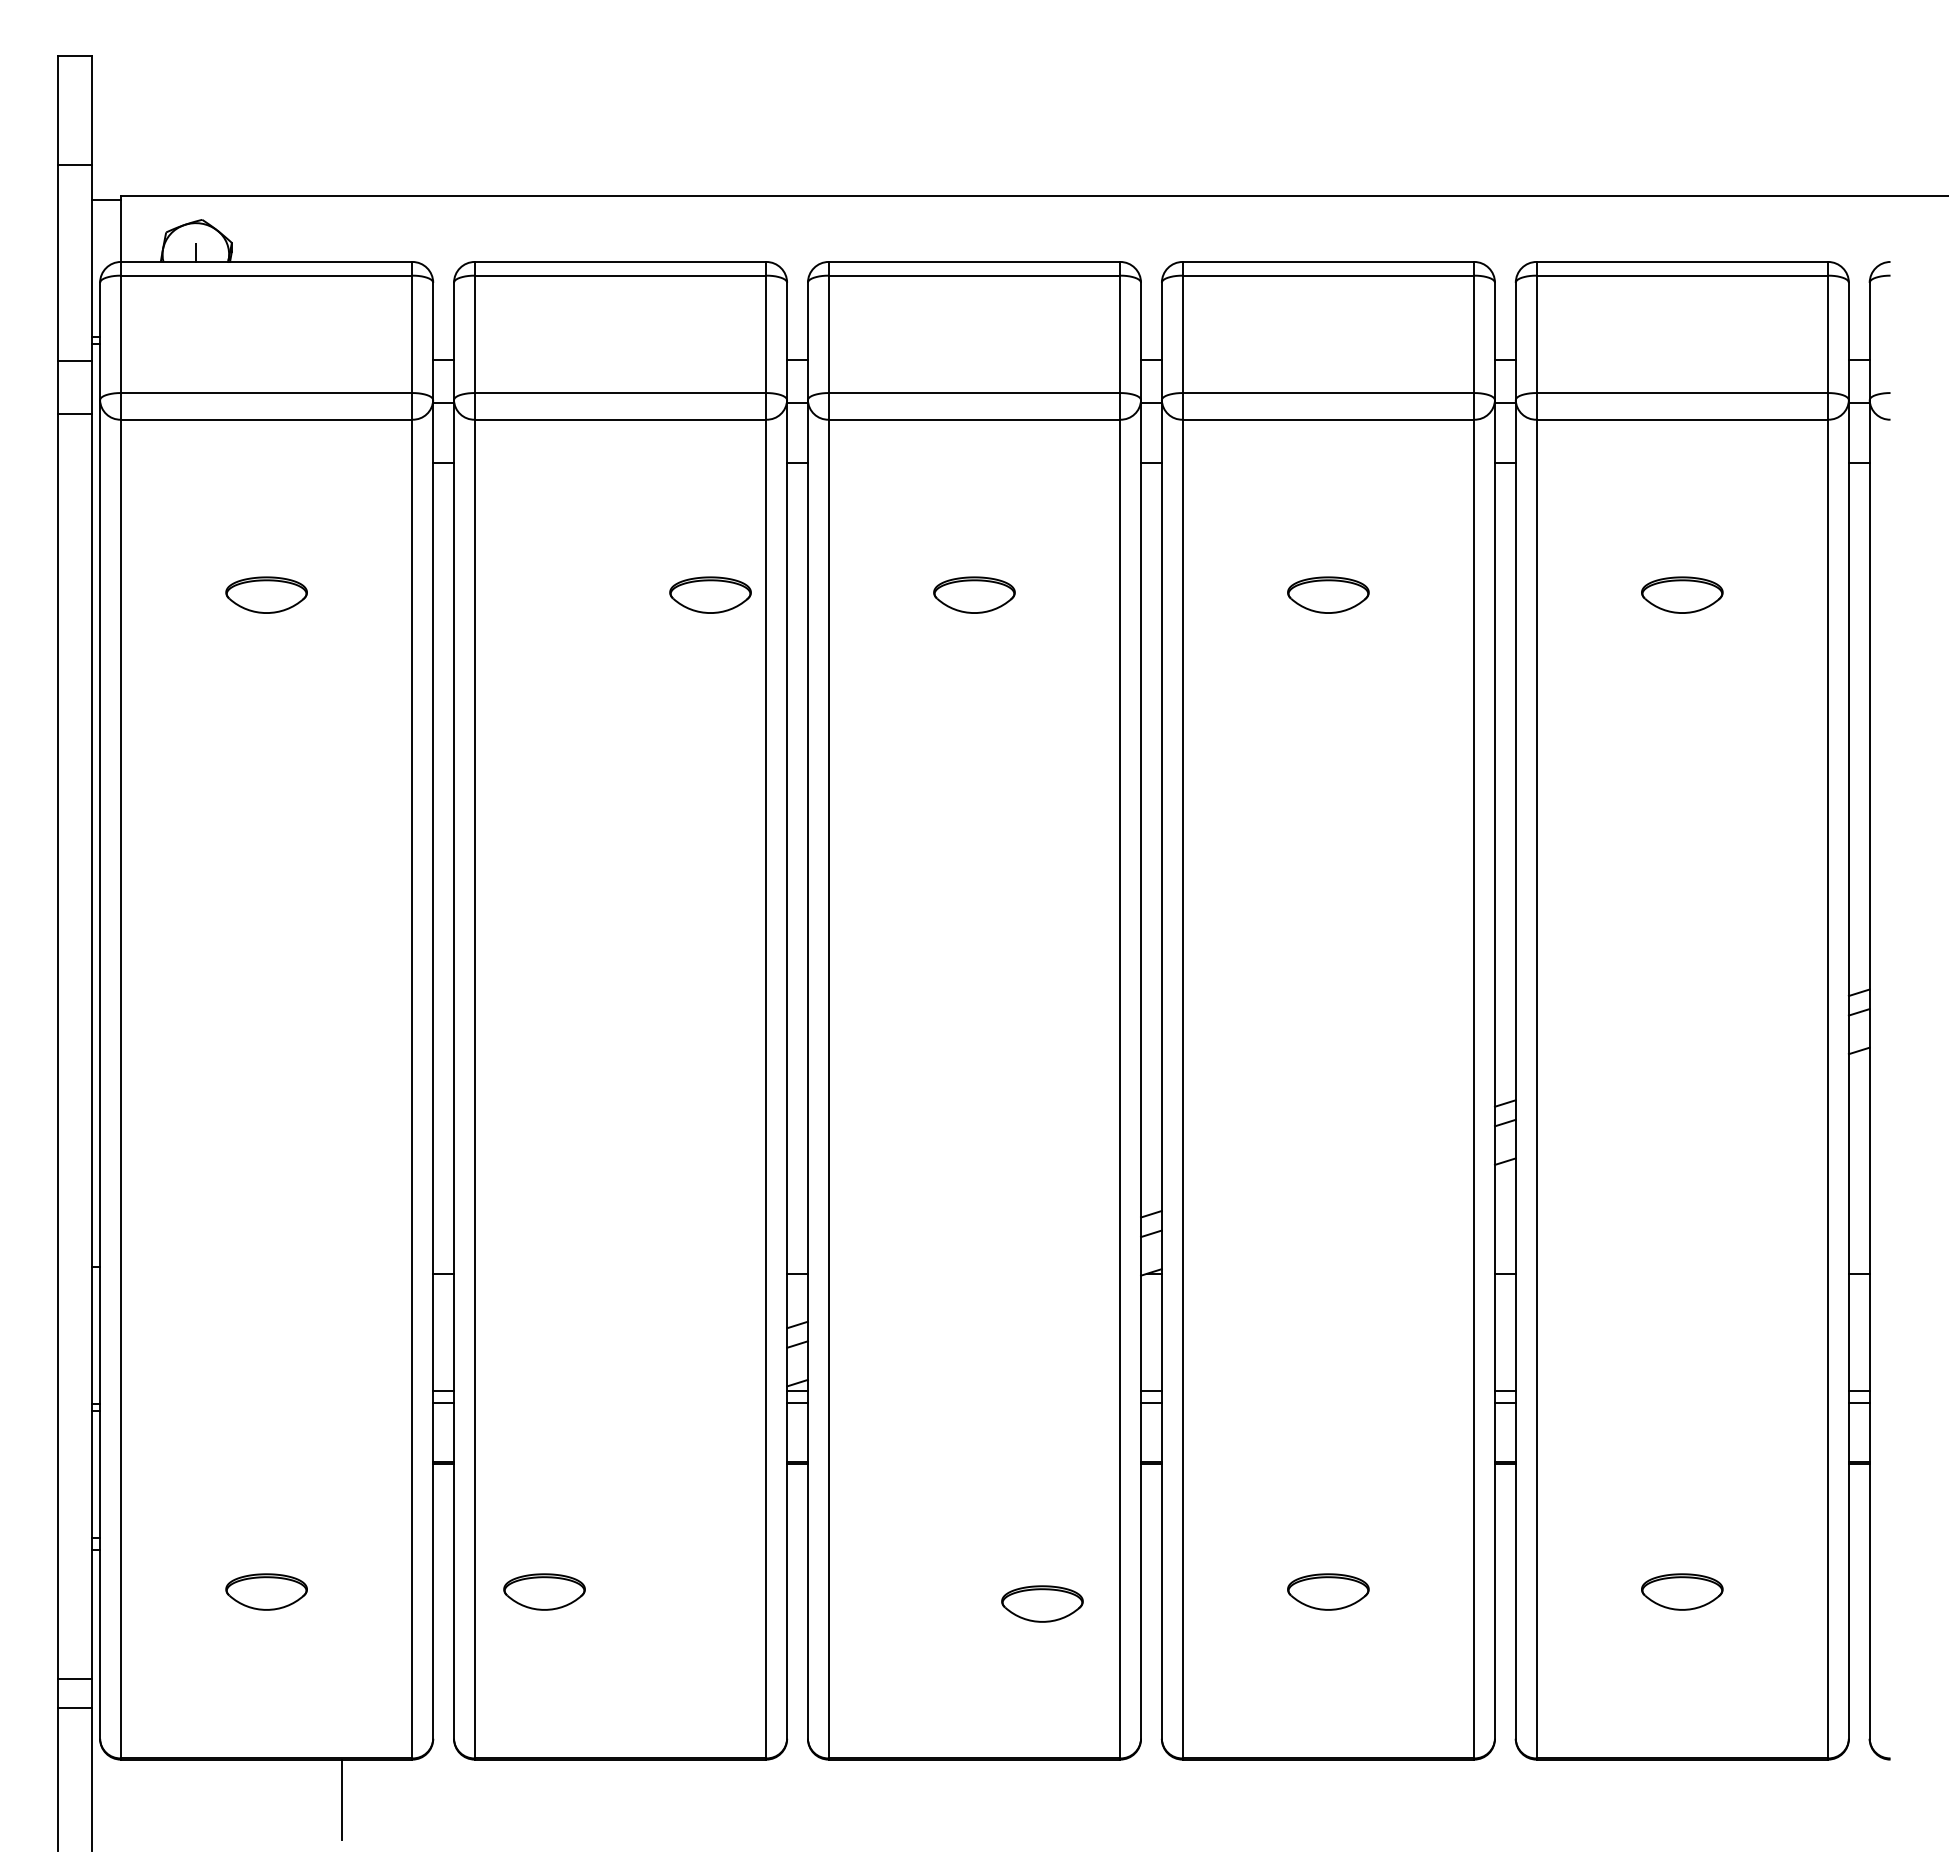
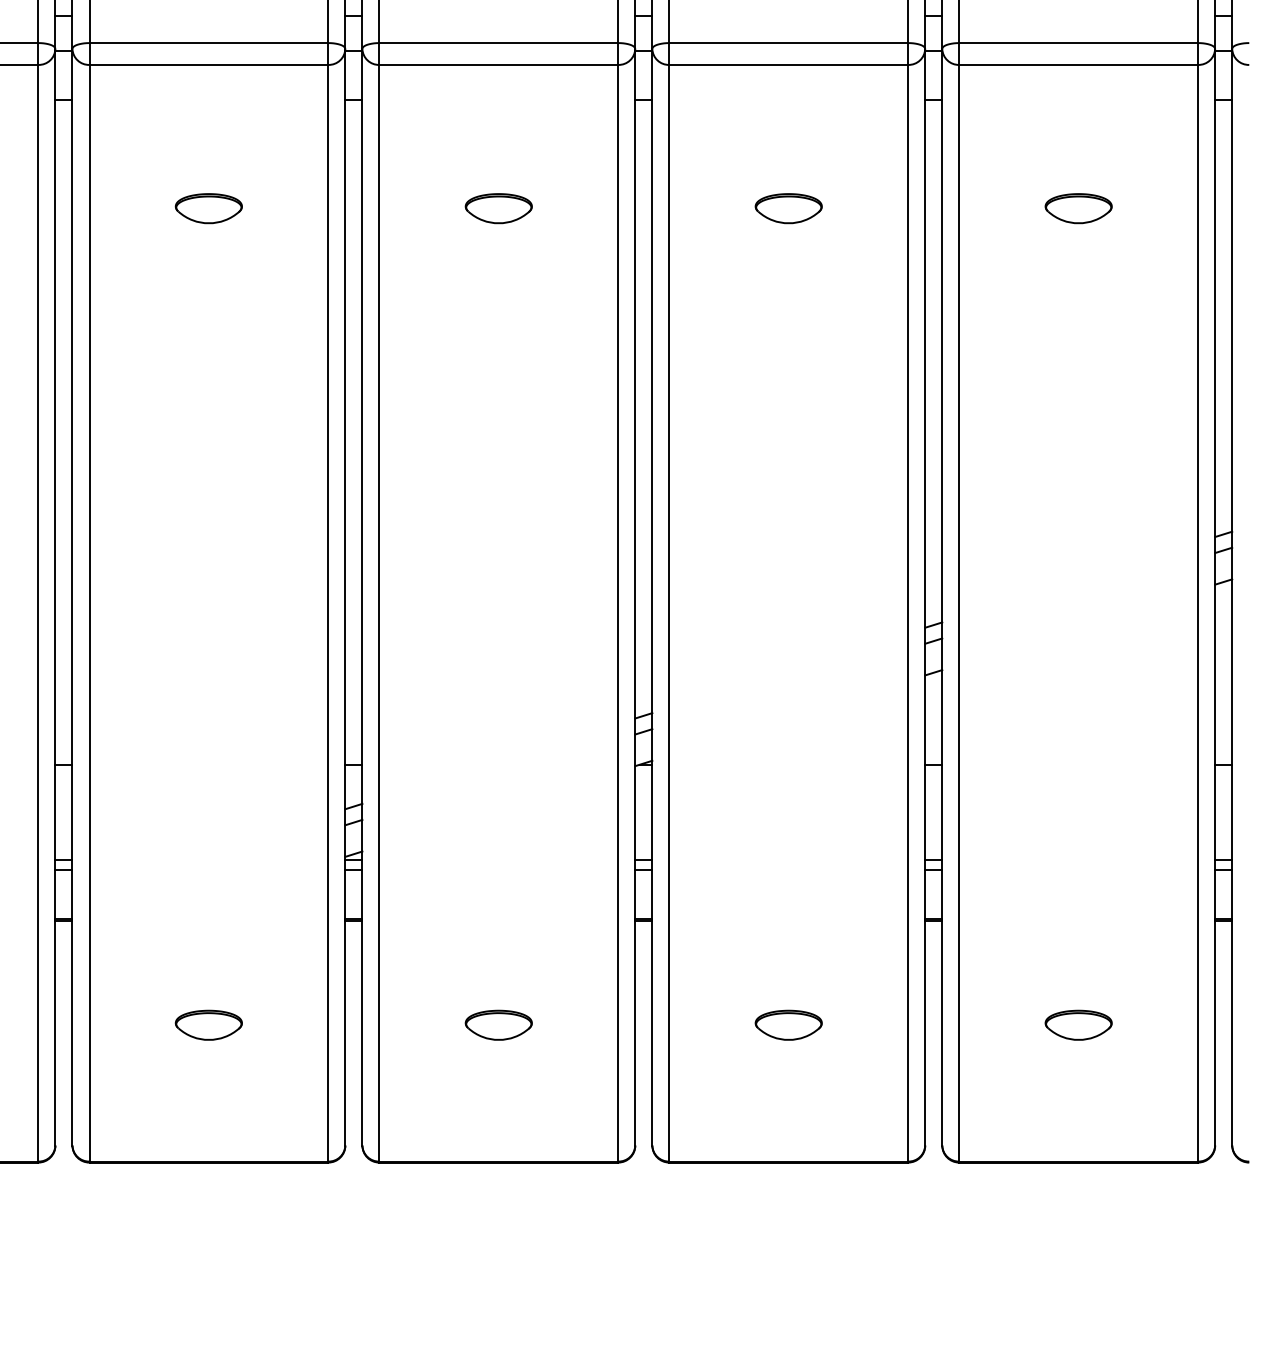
part: (710, 594) -> (208, 208), moved
part: (544, 1591) -> (208, 1024), moved
part: (1042, 1603) -> (498, 1024), moved

